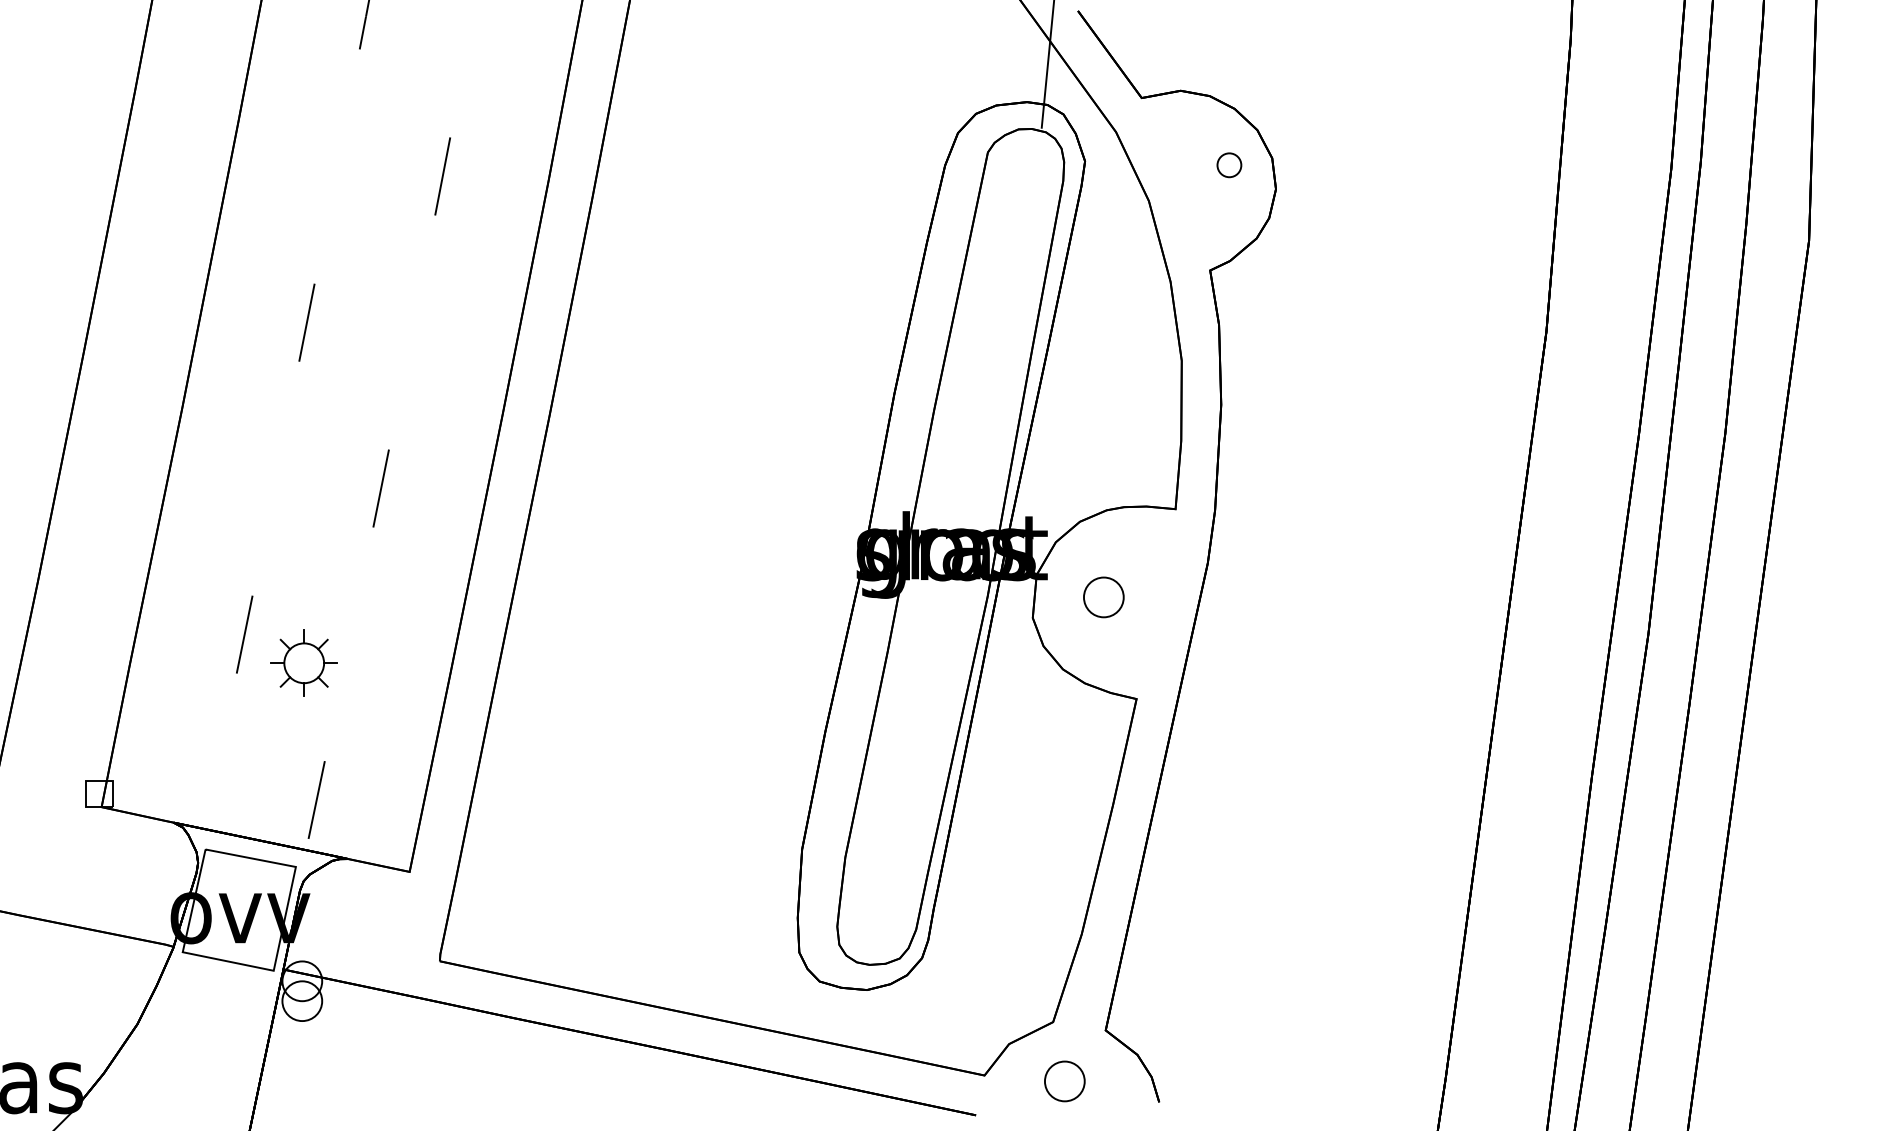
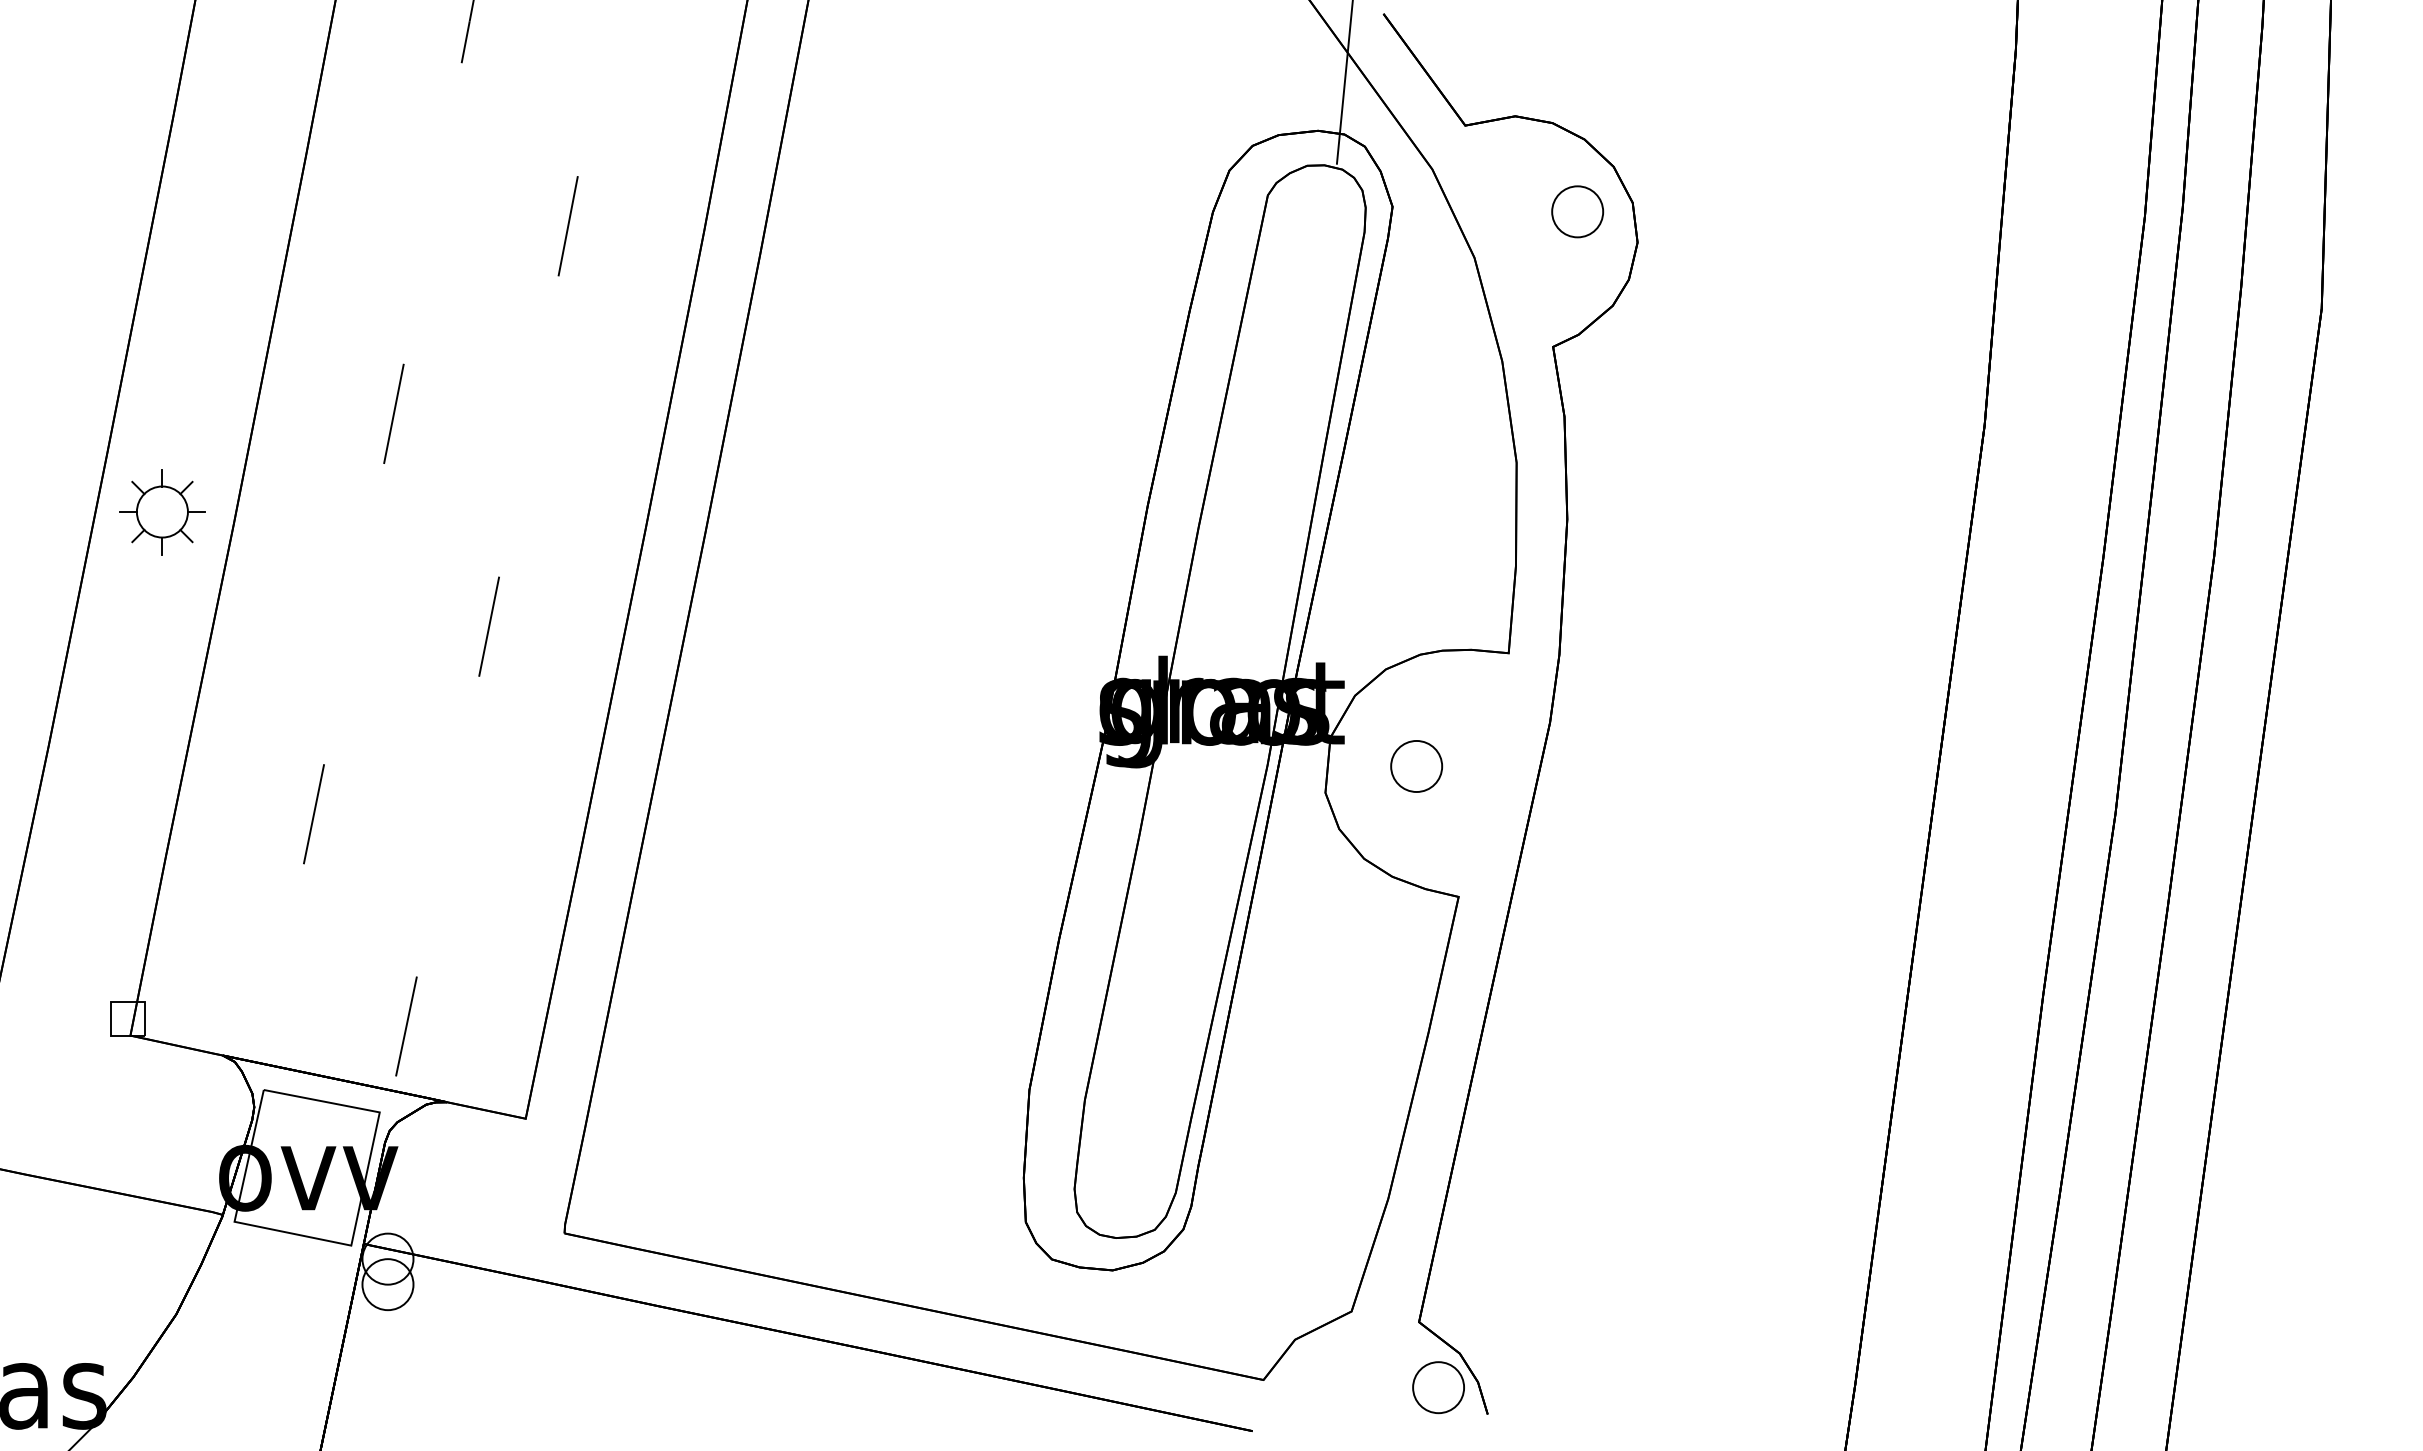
part: (1229, 164) -> (1577, 211), size x1.67
part: (304, 663) -> (162, 512), moved
part: (1064, 1081) -> (1438, 1387), moved

